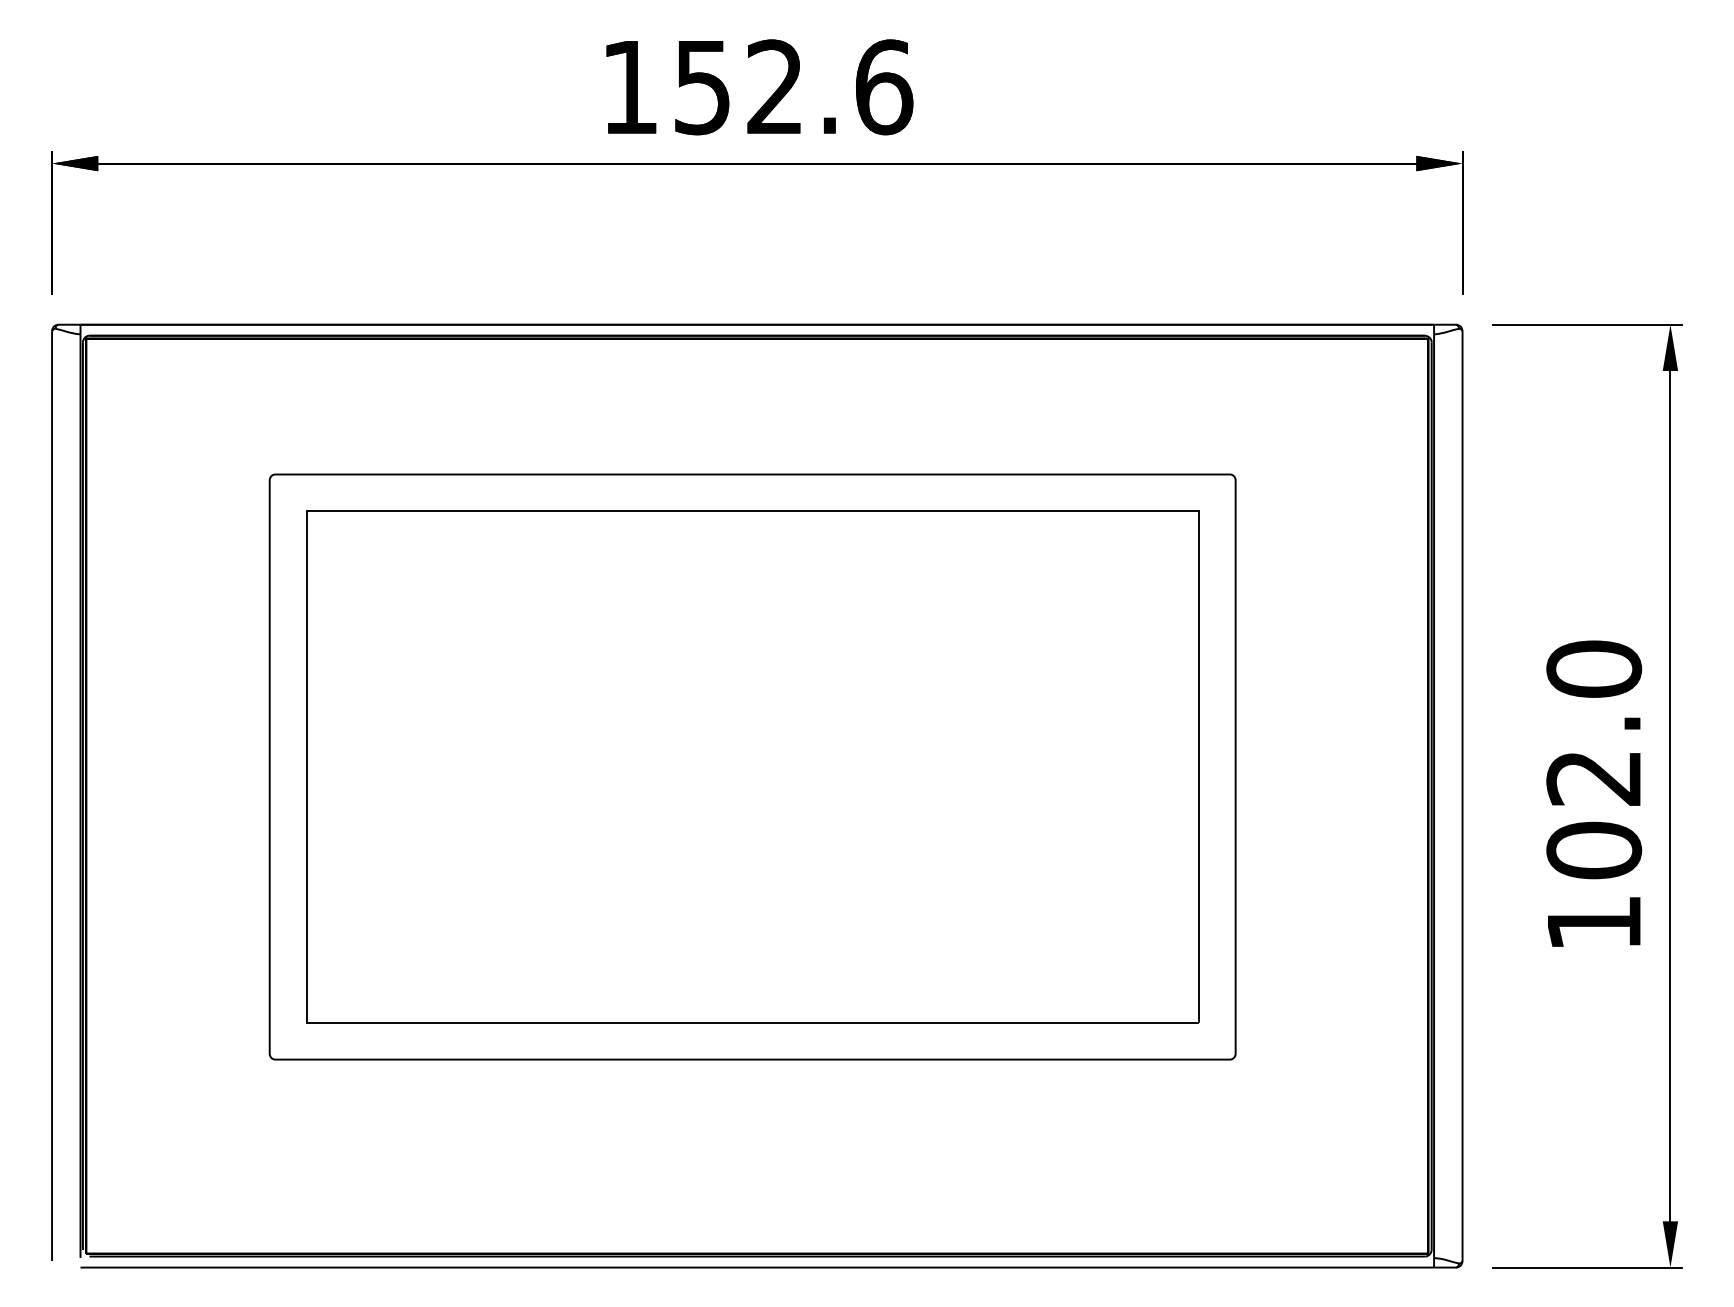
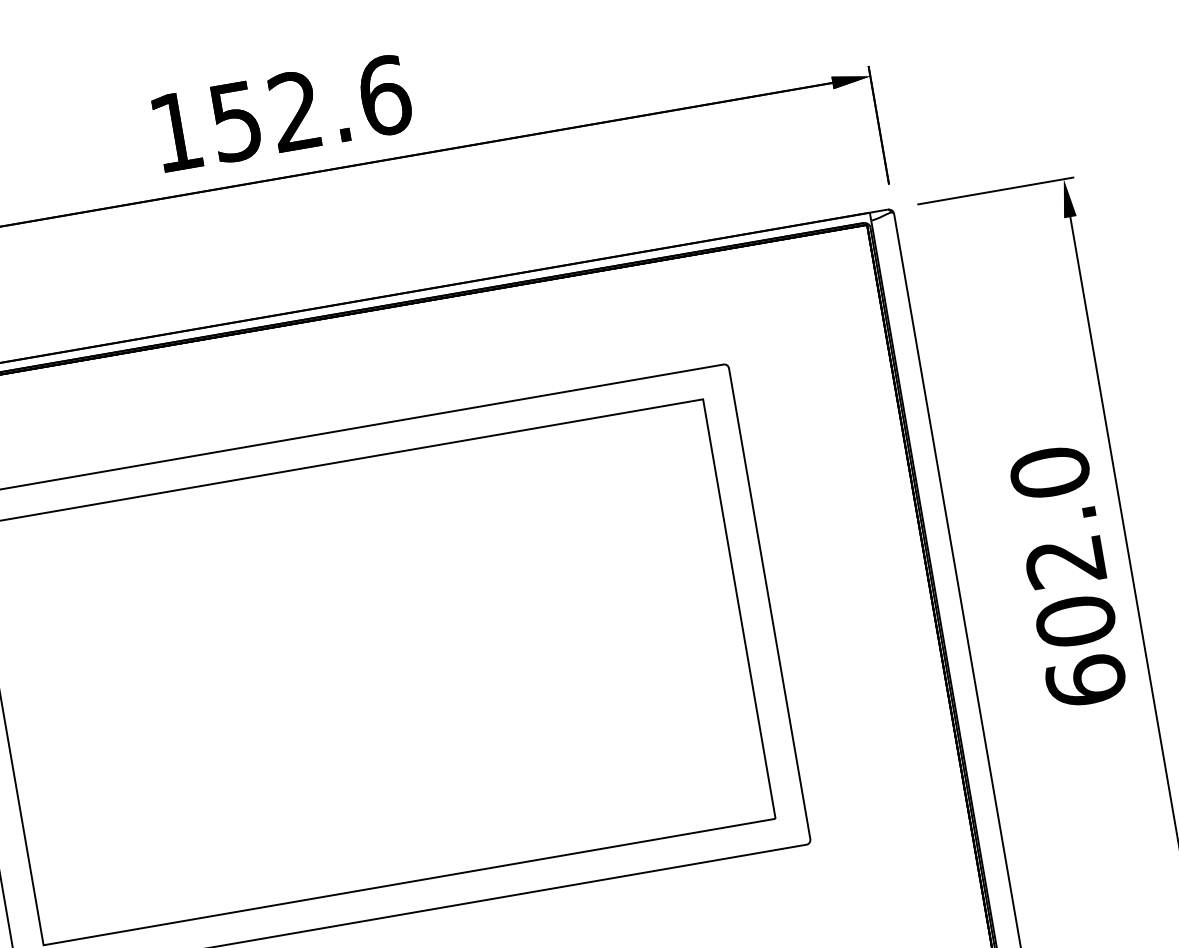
text: (1594, 922) -> (1086, 680), 102.0 -> 602.0

